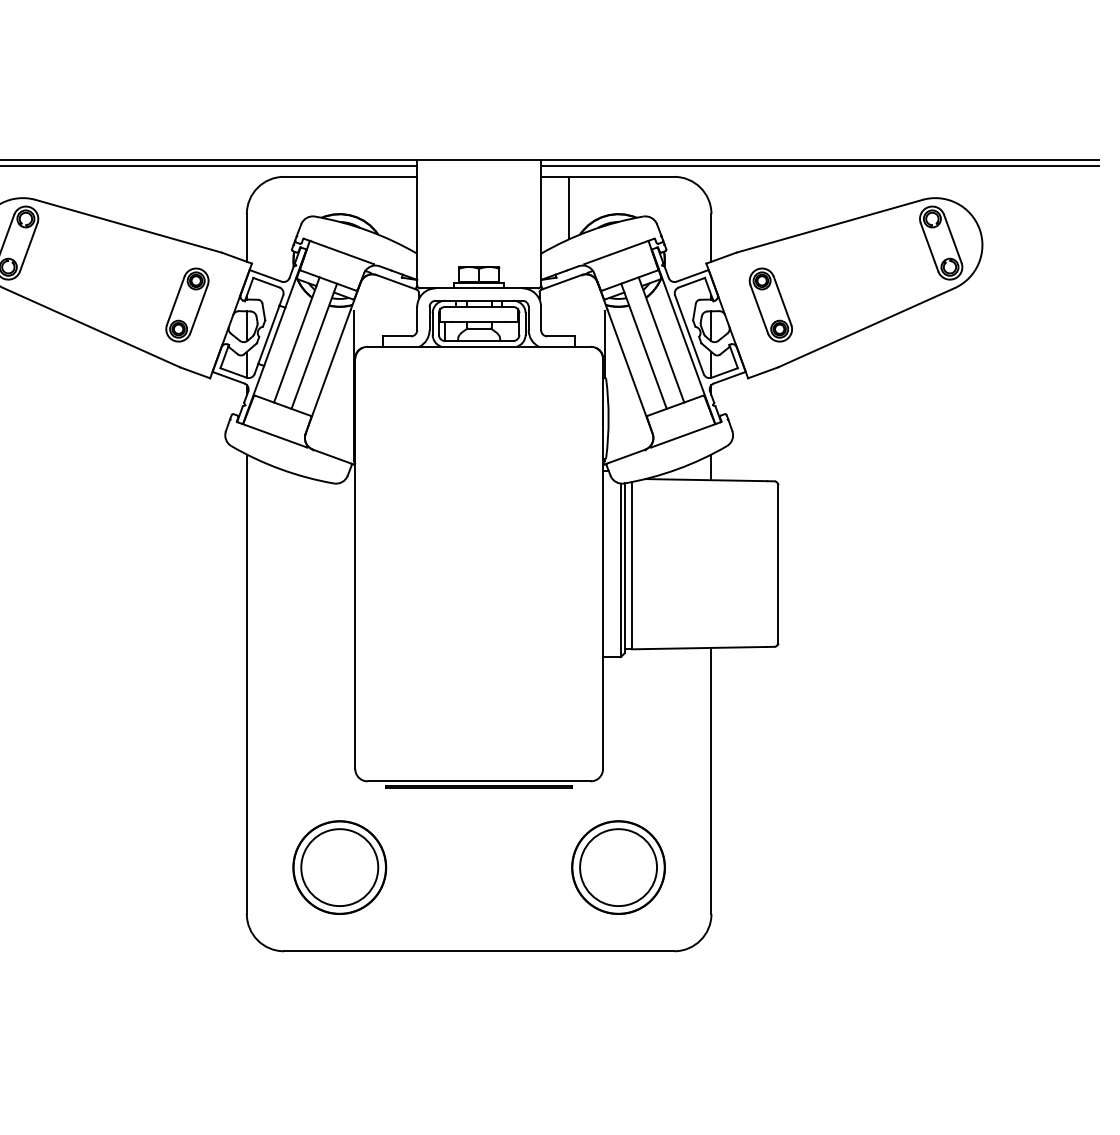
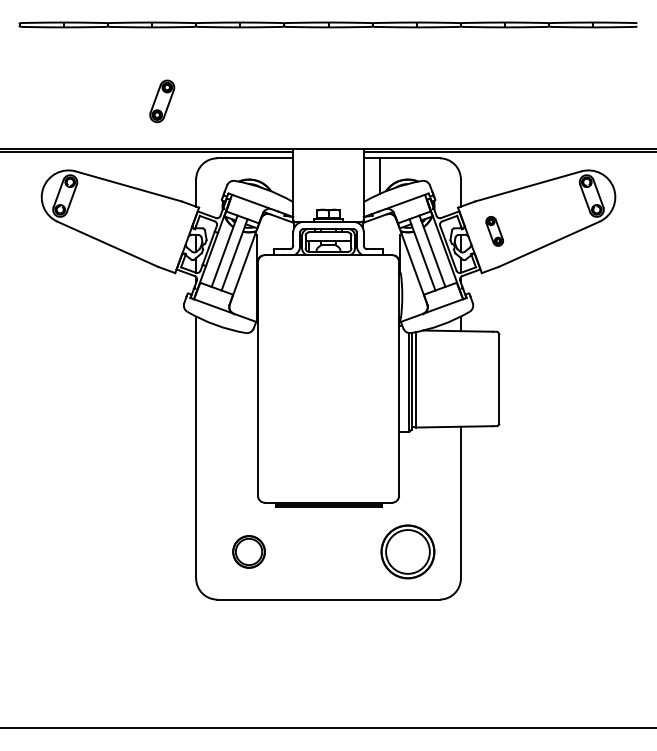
part: (187, 305) -> (162, 101), moved
part: (770, 305) -> (494, 231), size x0.7
part: (338, 866) -> (248, 551), size x0.6

